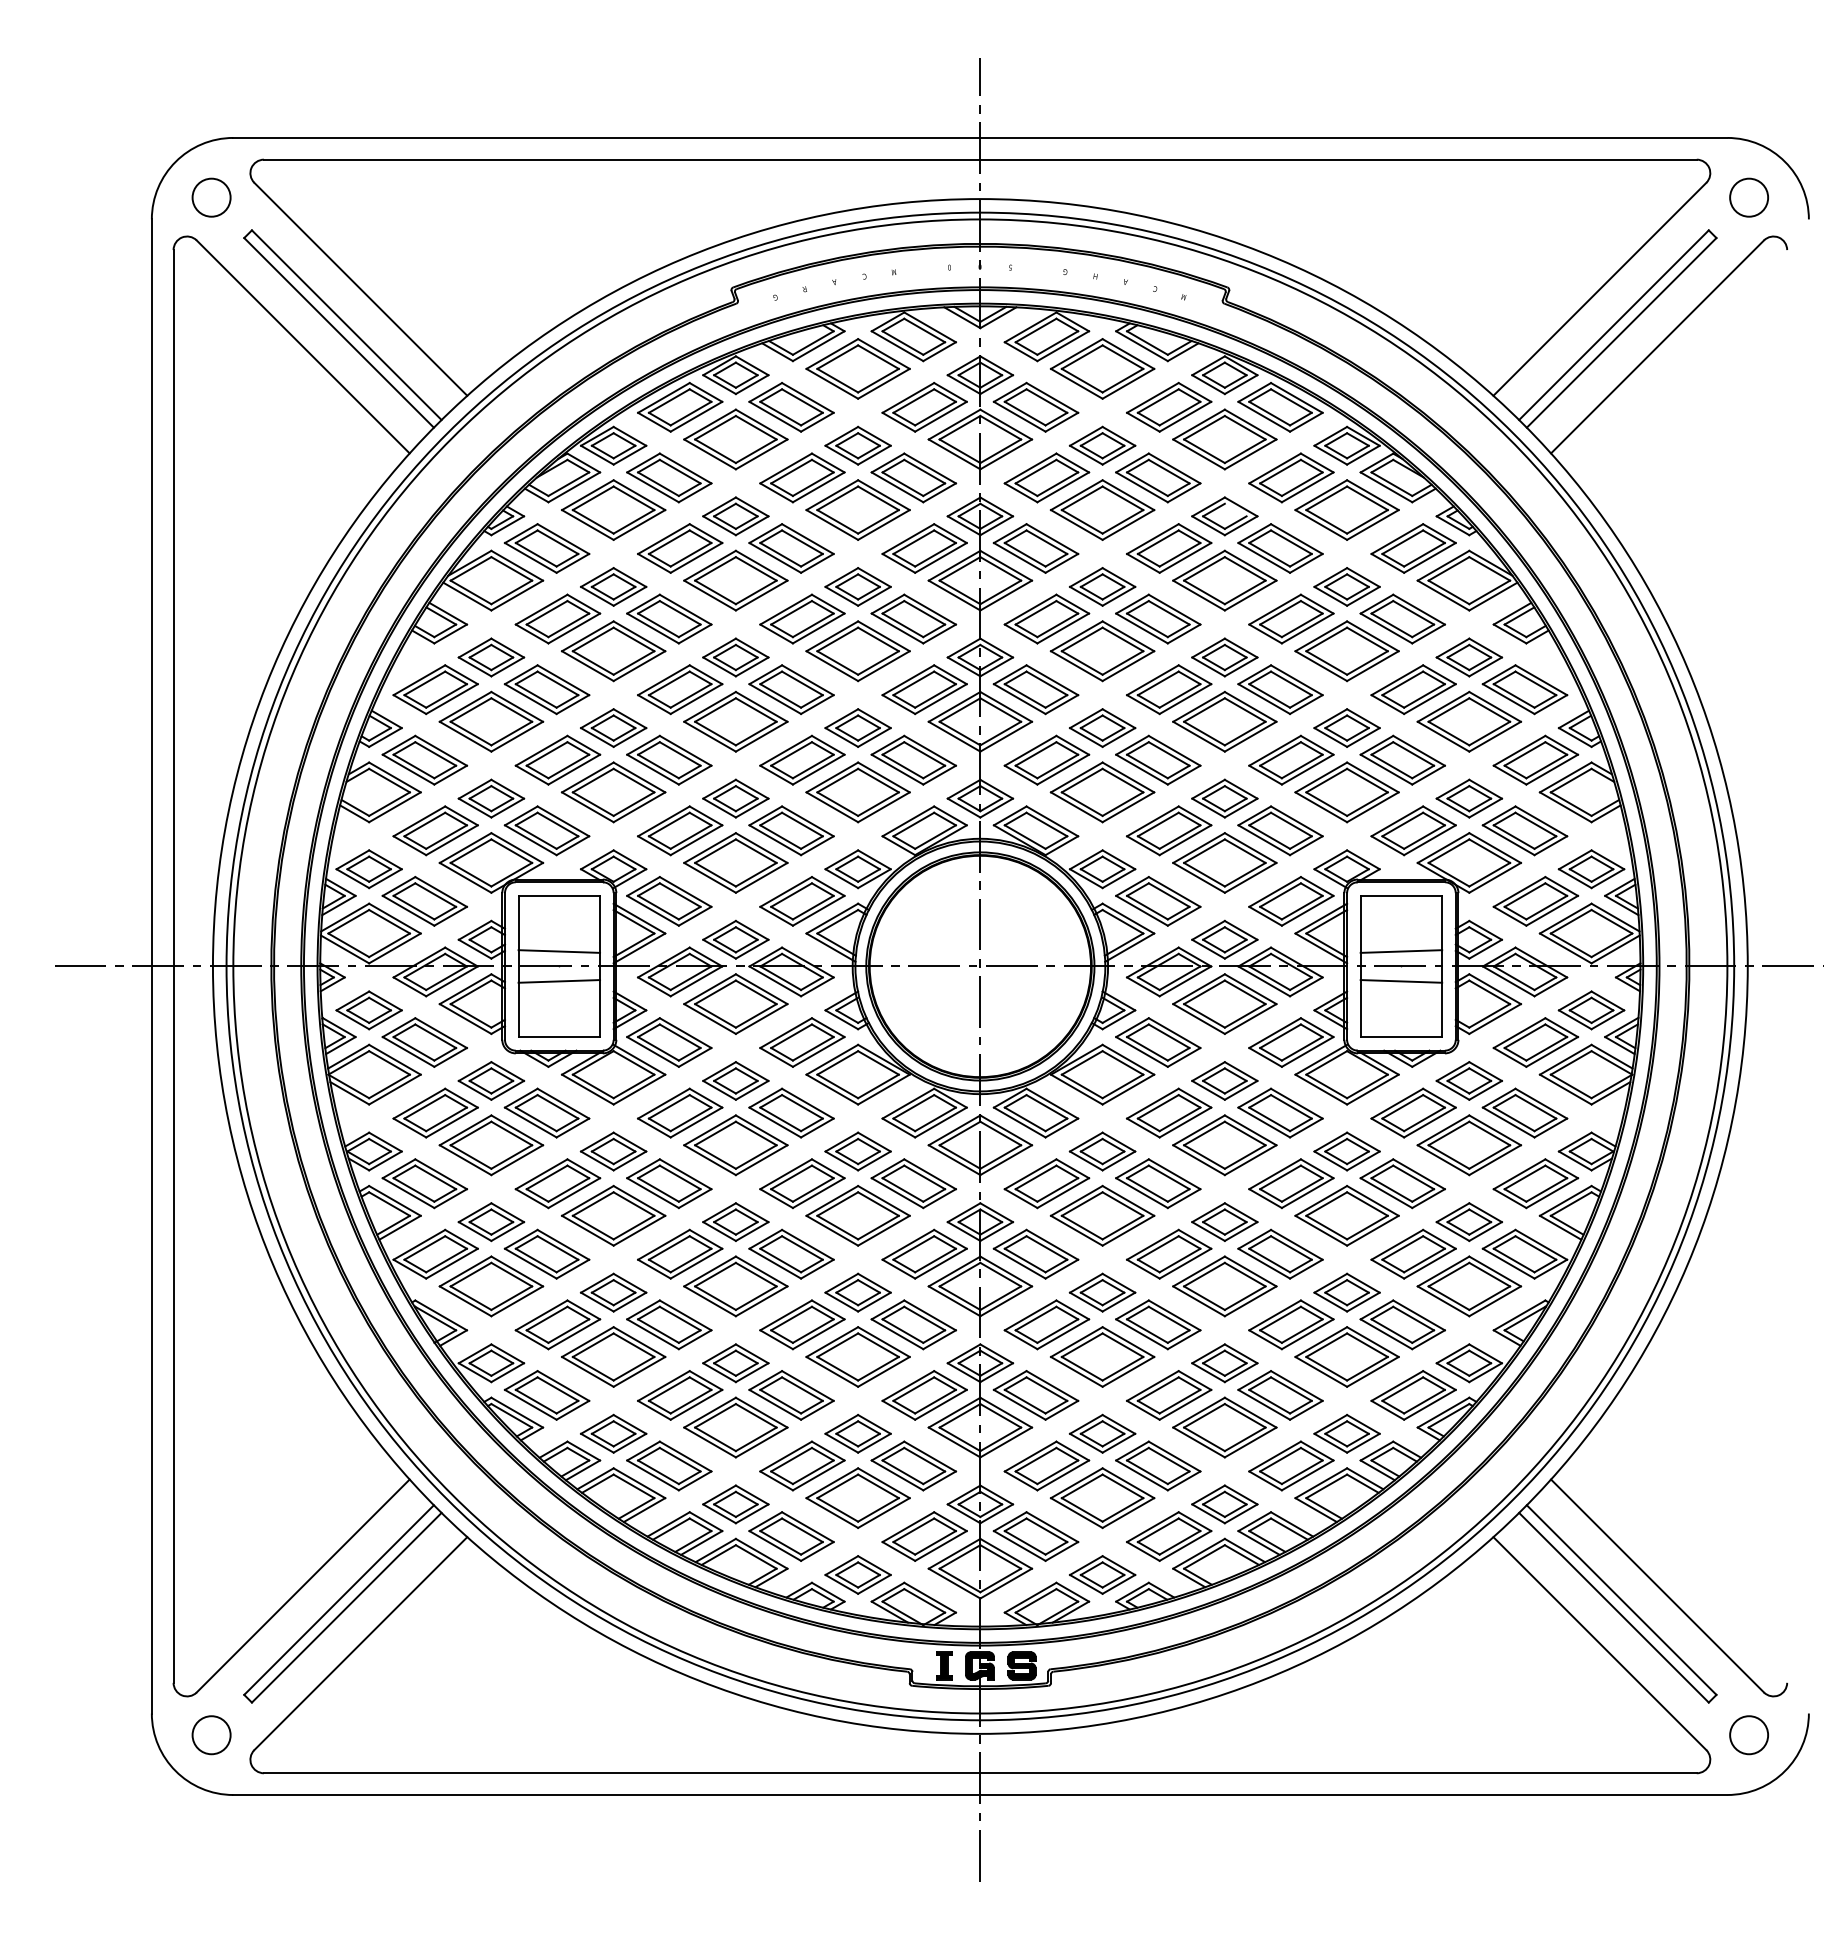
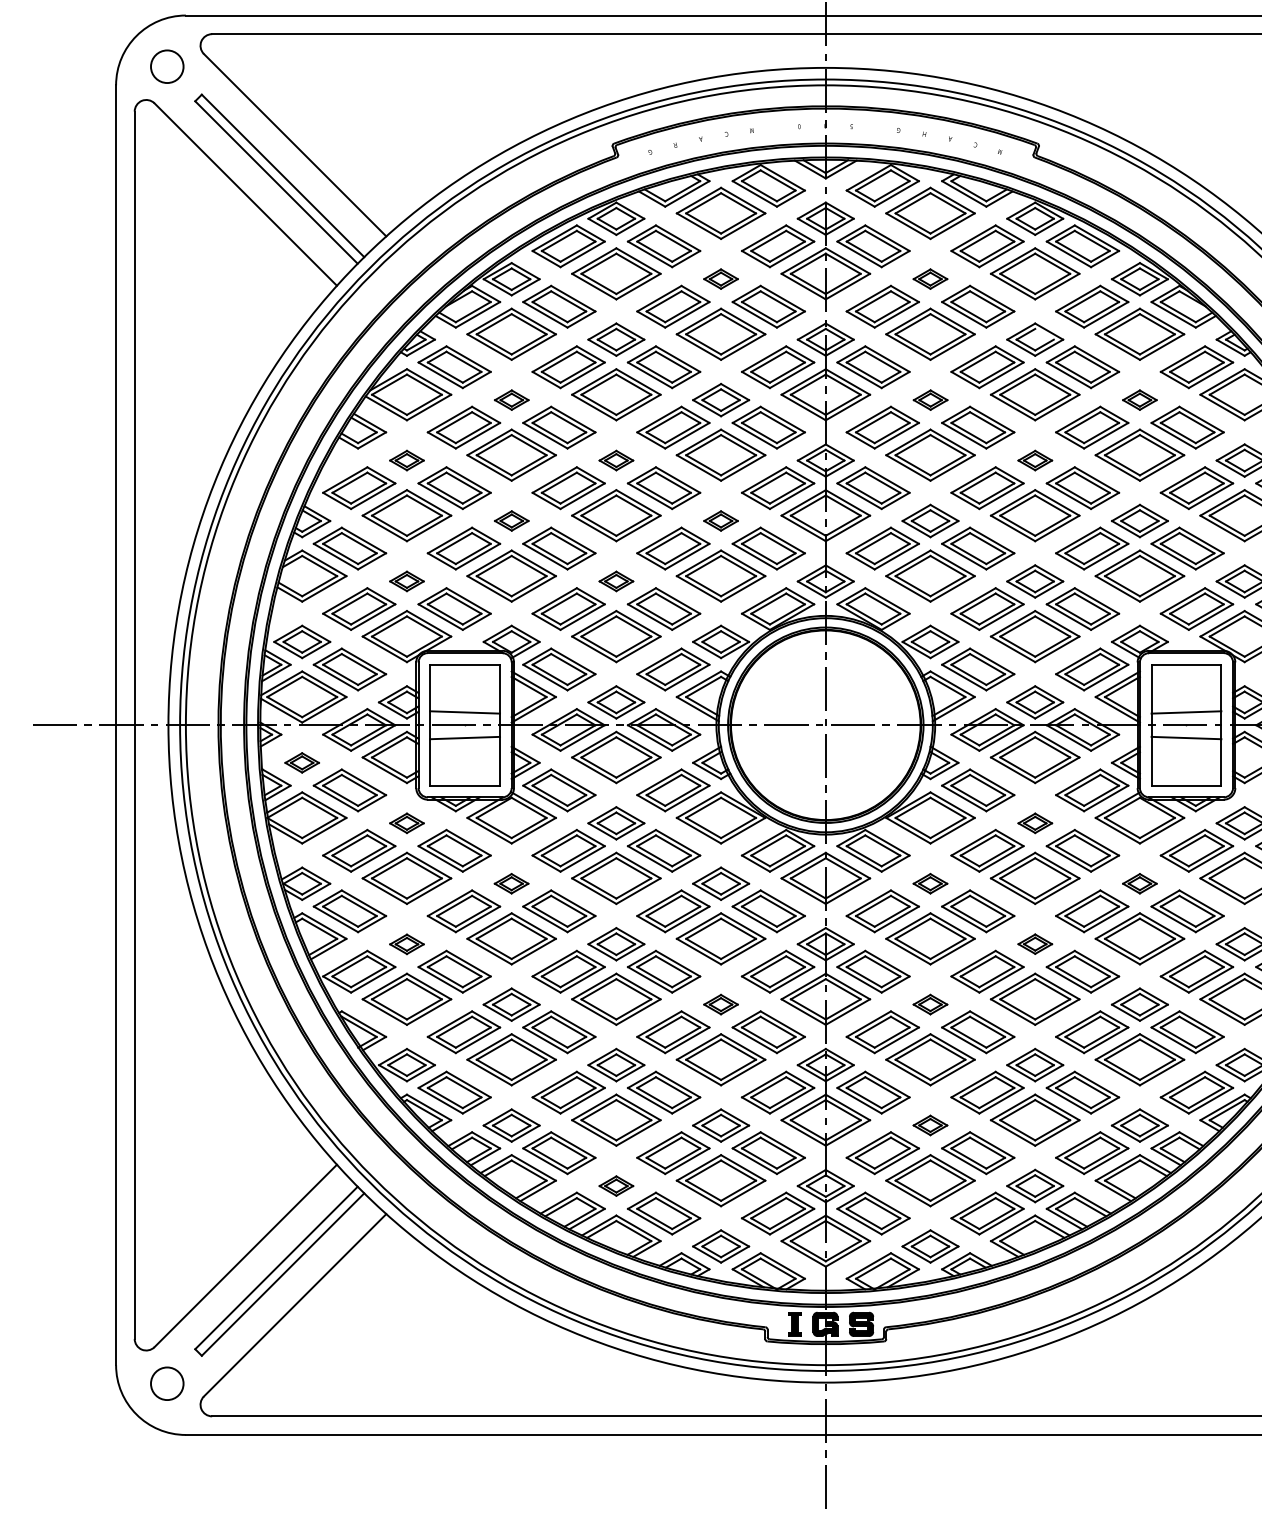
part: (857, 445) -> (720, 278), size x0.6
part: (1102, 445) -> (930, 278), size x0.6
part: (613, 586) -> (511, 399), size x0.6
part: (1102, 586) -> (930, 399), size x0.6
part: (1346, 586) -> (1139, 399), size x0.6
part: (491, 657) -> (407, 460), size x0.6
part: (735, 657) -> (616, 460), size x0.6
part: (1224, 657) -> (1034, 460), size x0.6
part: (613, 727) -> (511, 520), size x0.6
part: (857, 727) -> (720, 520), size x0.6
part: (491, 798) -> (407, 581), size x0.6
part: (735, 798) -> (616, 581), size x0.6
part: (368, 1010) -> (301, 762), size x0.6
part: (491, 1080) -> (407, 822), size x0.6
part: (1224, 1080) -> (1034, 822), size x0.6
part: (613, 1151) -> (511, 883), size x0.6
part: (1102, 1151) -> (930, 883), size x0.6
part: (1346, 1151) -> (1139, 883), size x0.6
part: (1224, 1221) -> (1034, 943), size x0.6
part: (491, 1222) -> (407, 944), size x0.6
part: (857, 1292) -> (720, 1004), size x0.6
part: (1102, 1292) -> (930, 1004), size x0.6
part: (1102, 1433) -> (930, 1125), size x0.6
part: (735, 1504) -> (616, 1186), size x0.6

